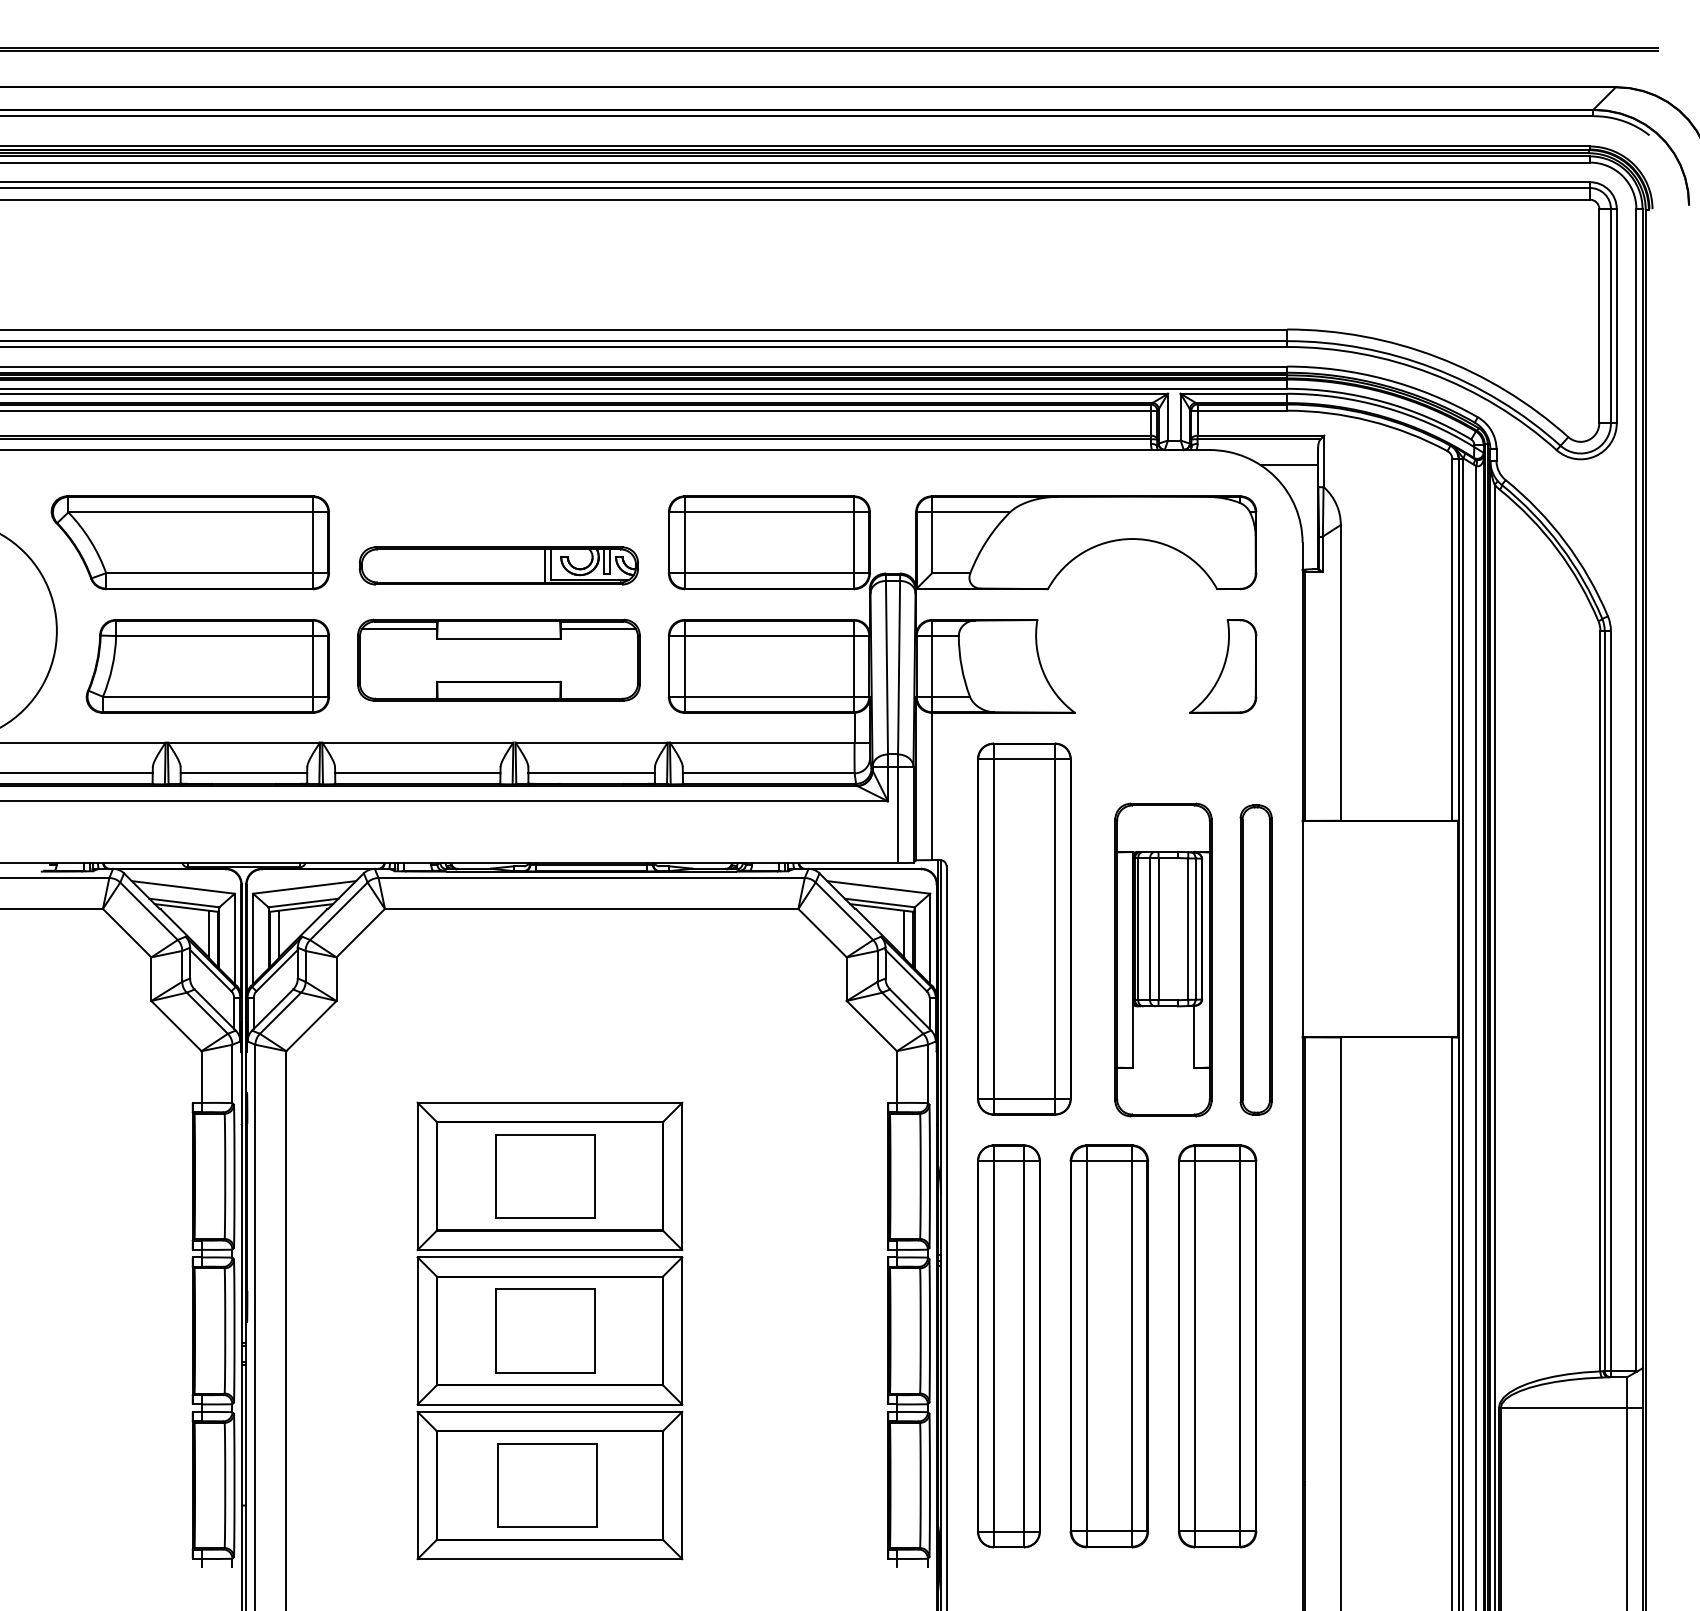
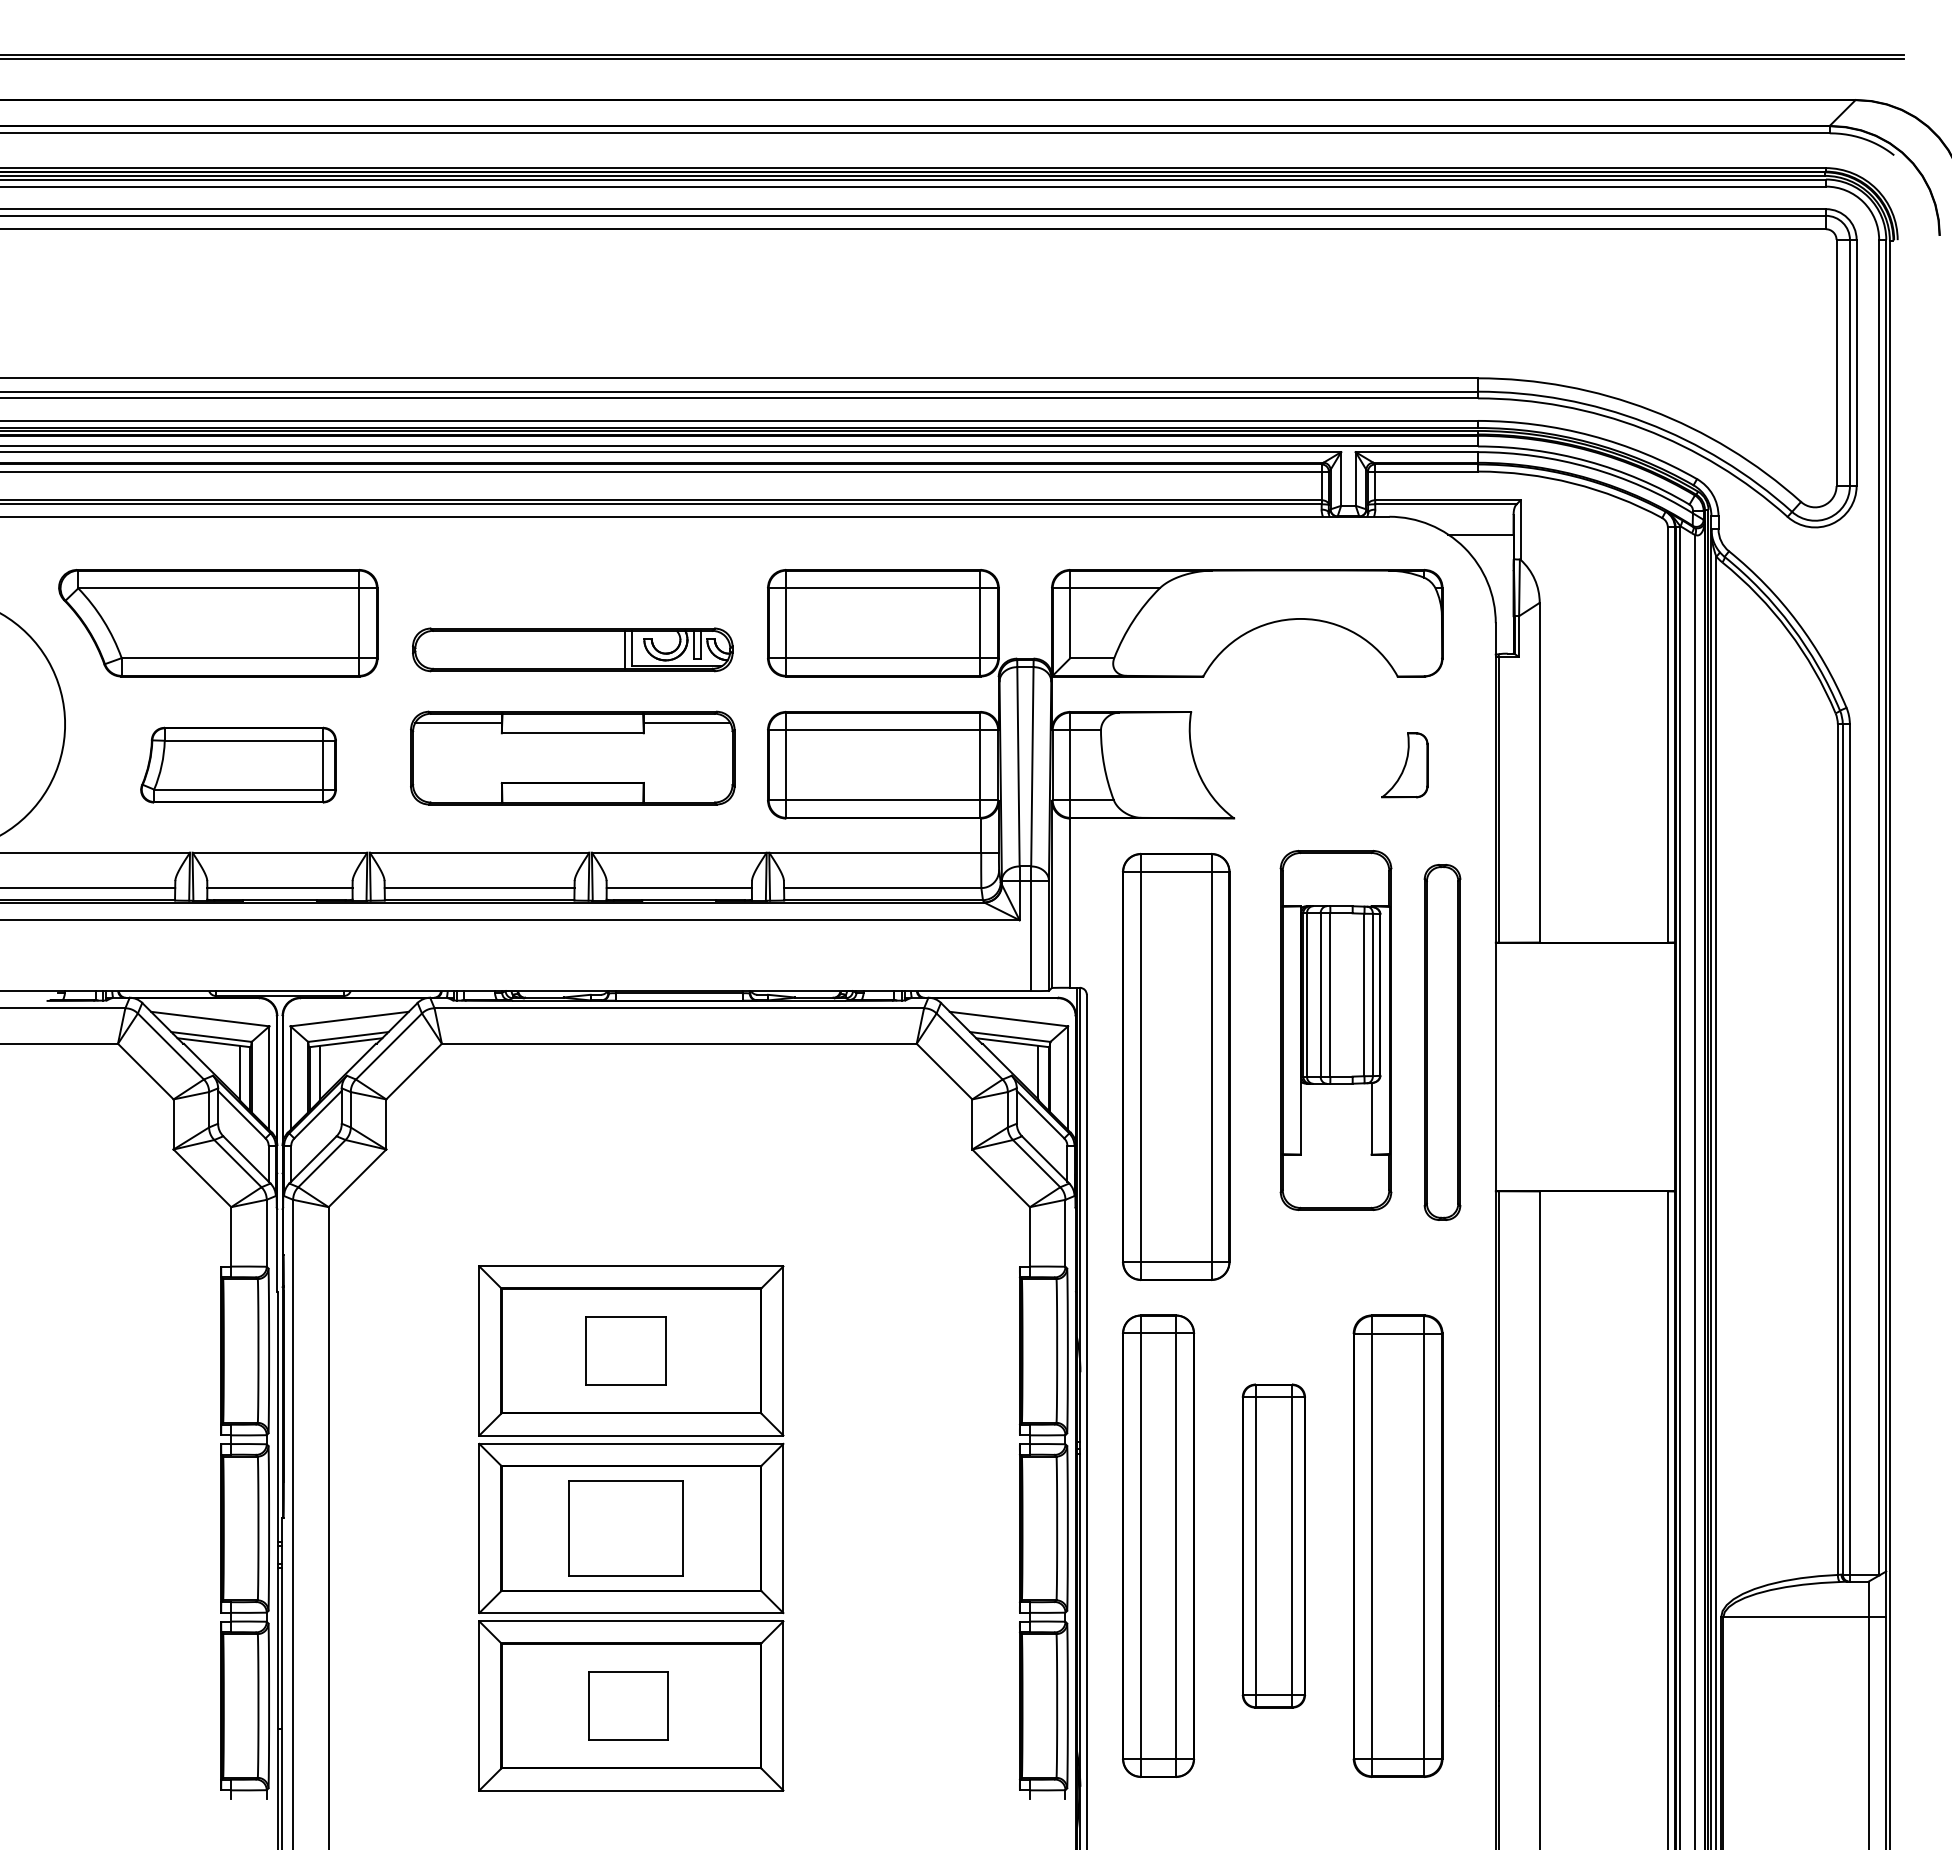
part: (207, 665) -> (238, 764), size x0.7
part: (1223, 666) -> (1404, 765), size x0.6
part: (1163, 959) -> (1335, 1029), moved
part: (1256, 960) -> (1442, 1042), moved
part: (544, 1175) -> (625, 1350), size x0.7
part: (1109, 1345) -> (1273, 1545), size x0.7
part: (547, 1485) -> (628, 1705), size x0.7

